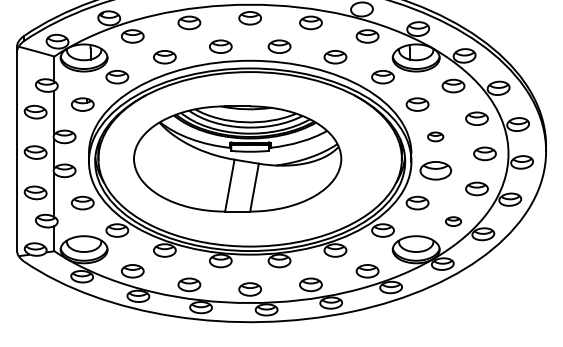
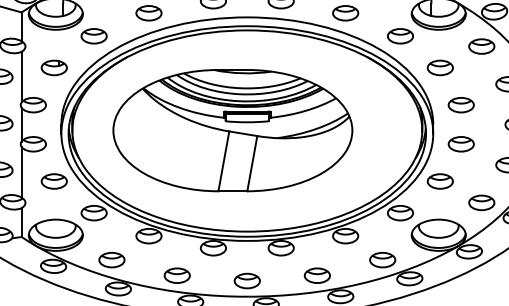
part: (435, 136) -> (460, 104), size x1.43
part: (435, 170) -> (460, 143), size x0.71
part: (453, 221) -> (481, 202), size x1.43

